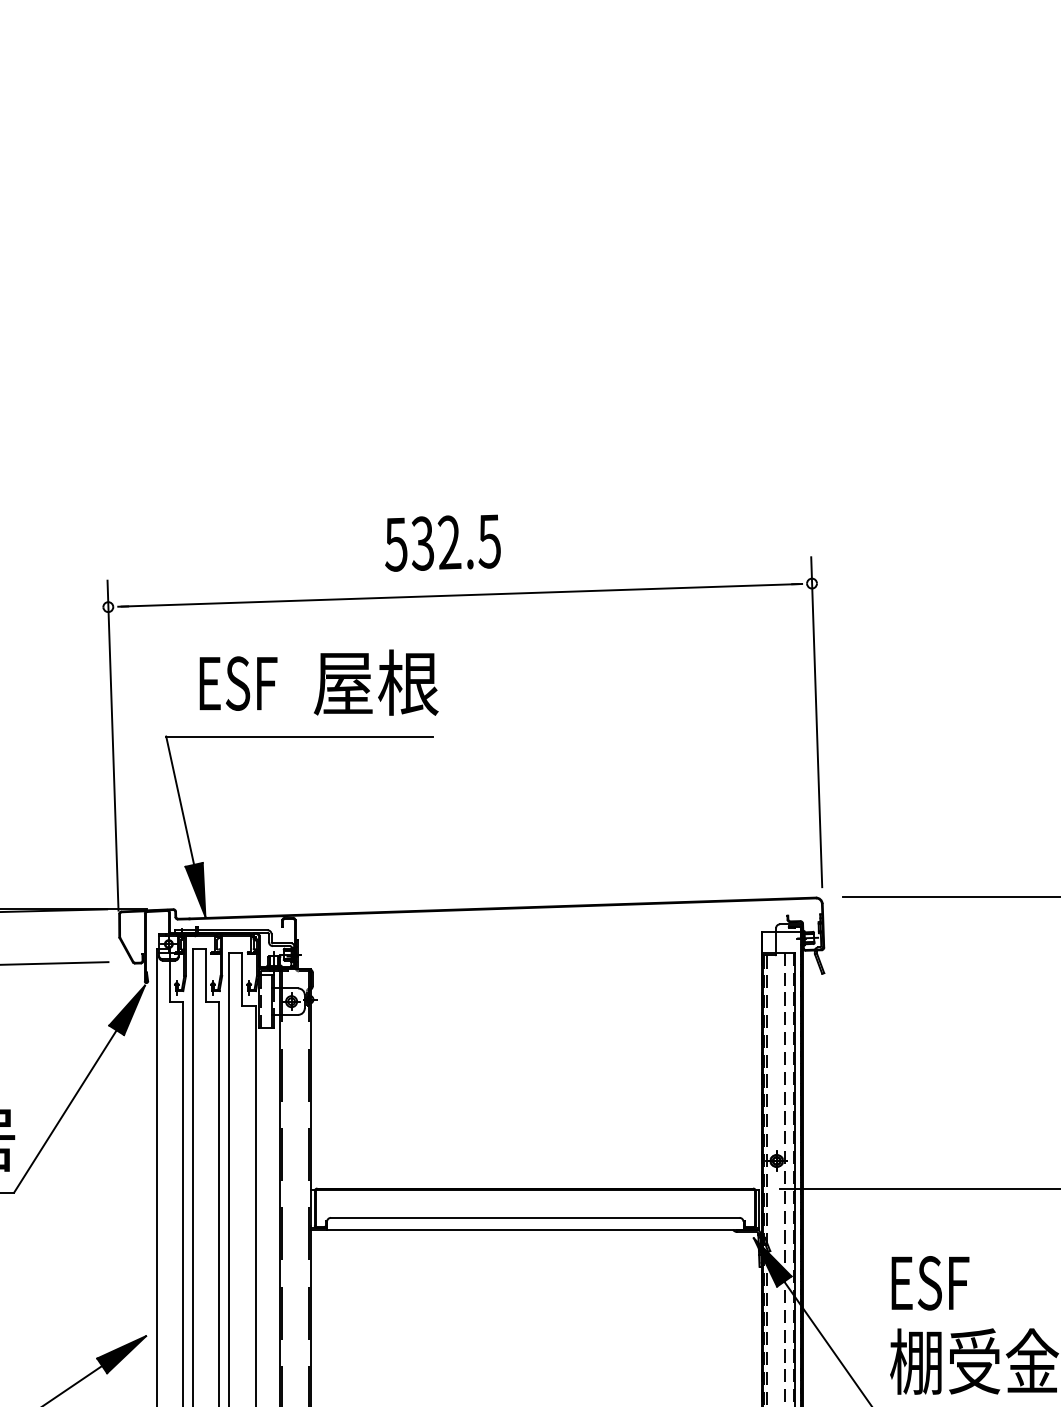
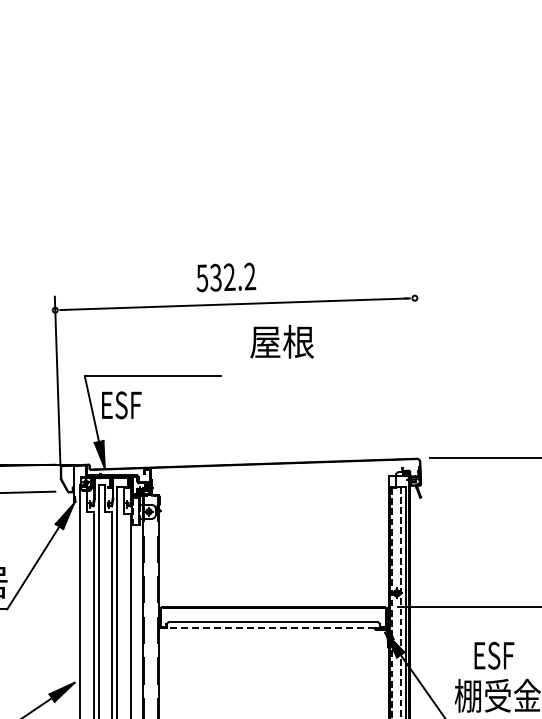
text: (490, 541) -> (250, 276), 532.5 -> 532.2
text: (374, 681) -> (281, 341), moved
text: (237, 683) -> (121, 405), moved
line: (817, 721) -> (417, 368), removed
line: (535, 1229) -> (273, 628), solid -> dashed
text: (930, 1282) -> (494, 655), moved

